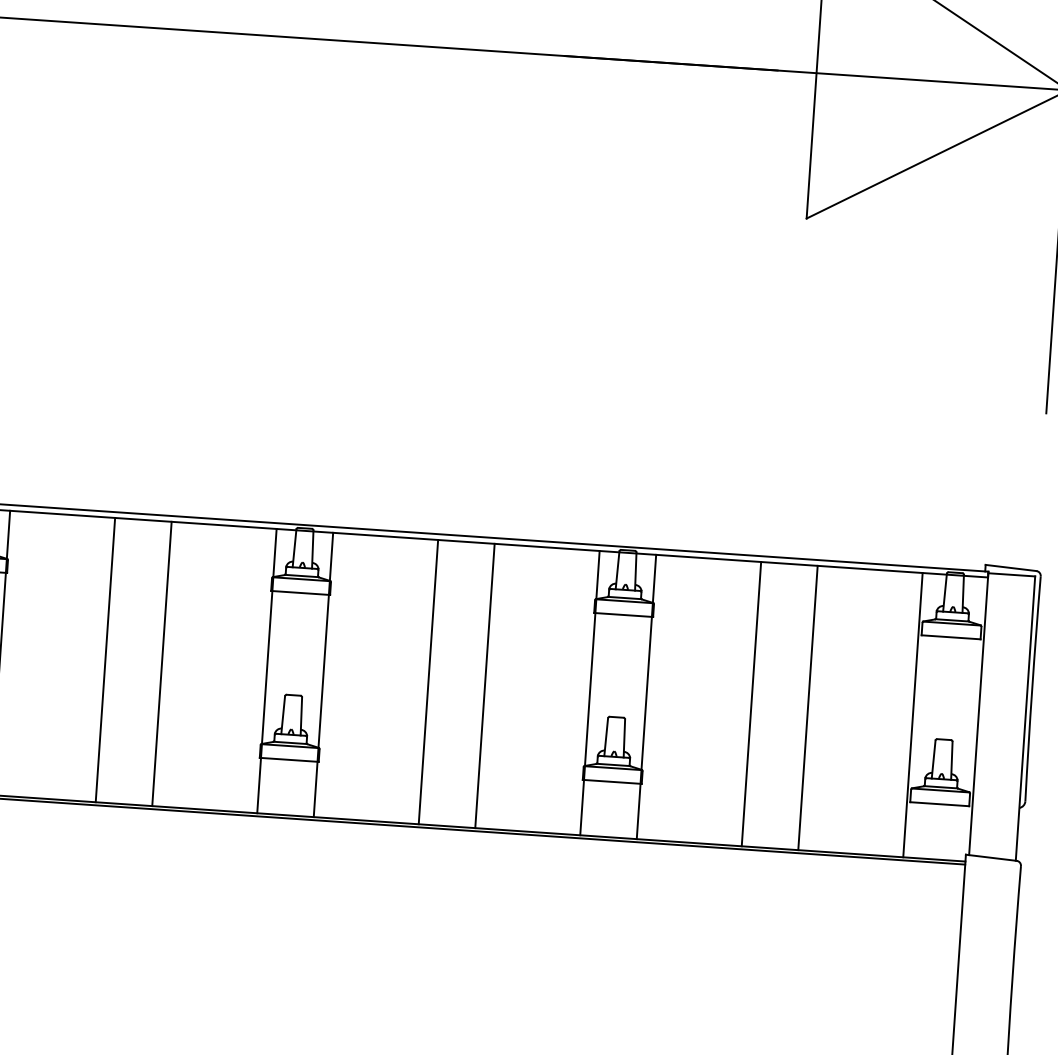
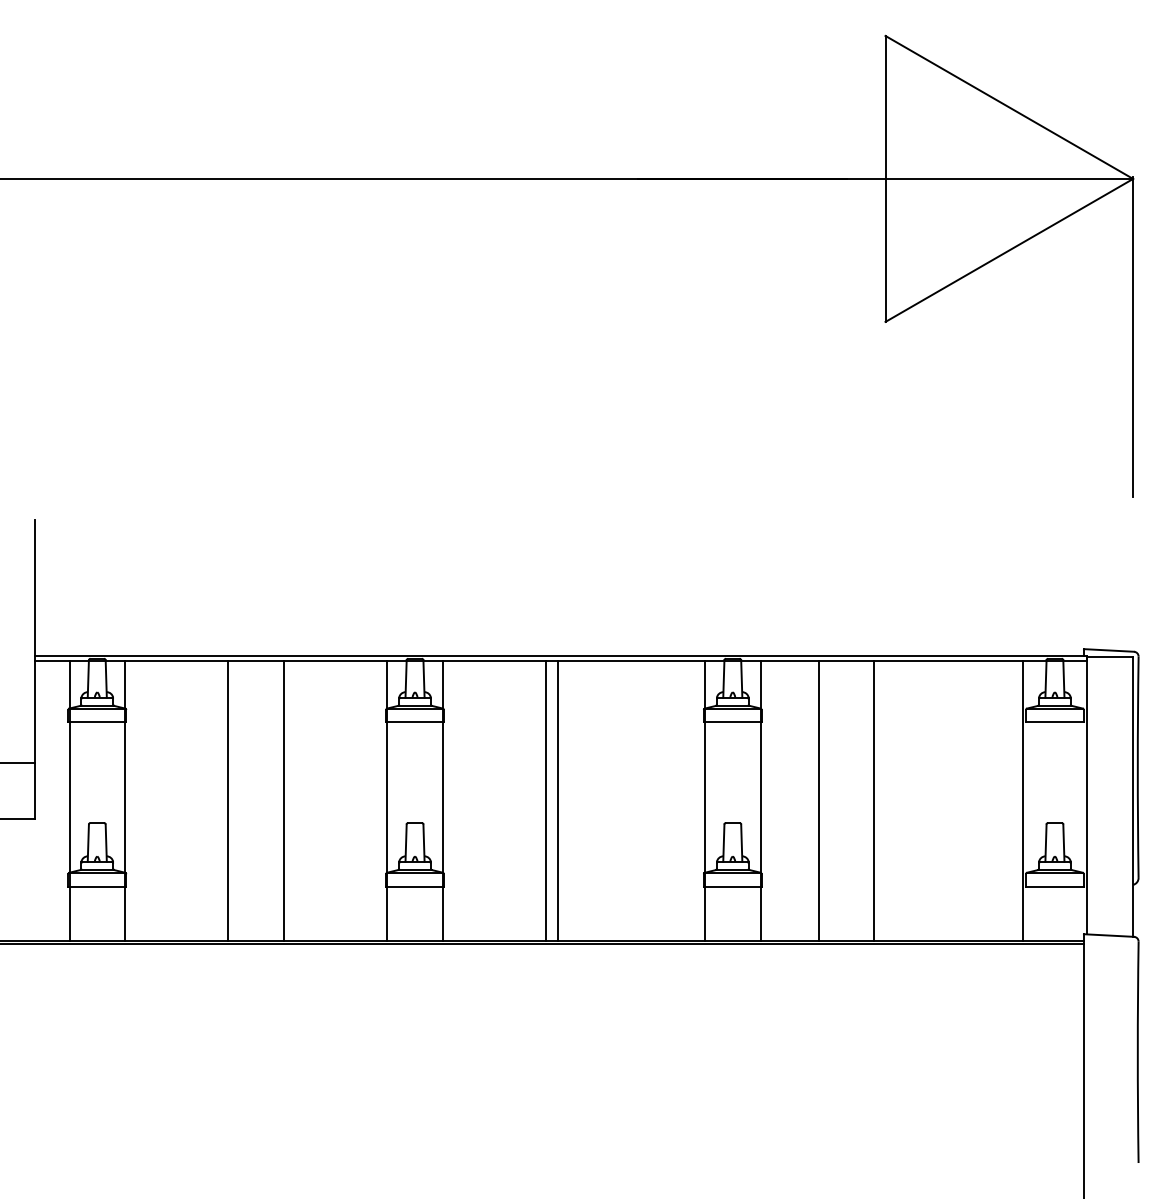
line: (484, 685) -> (557, 800), moved
line: (751, 703) -> (818, 800), moved
line: (808, 707) -> (873, 800), moved

